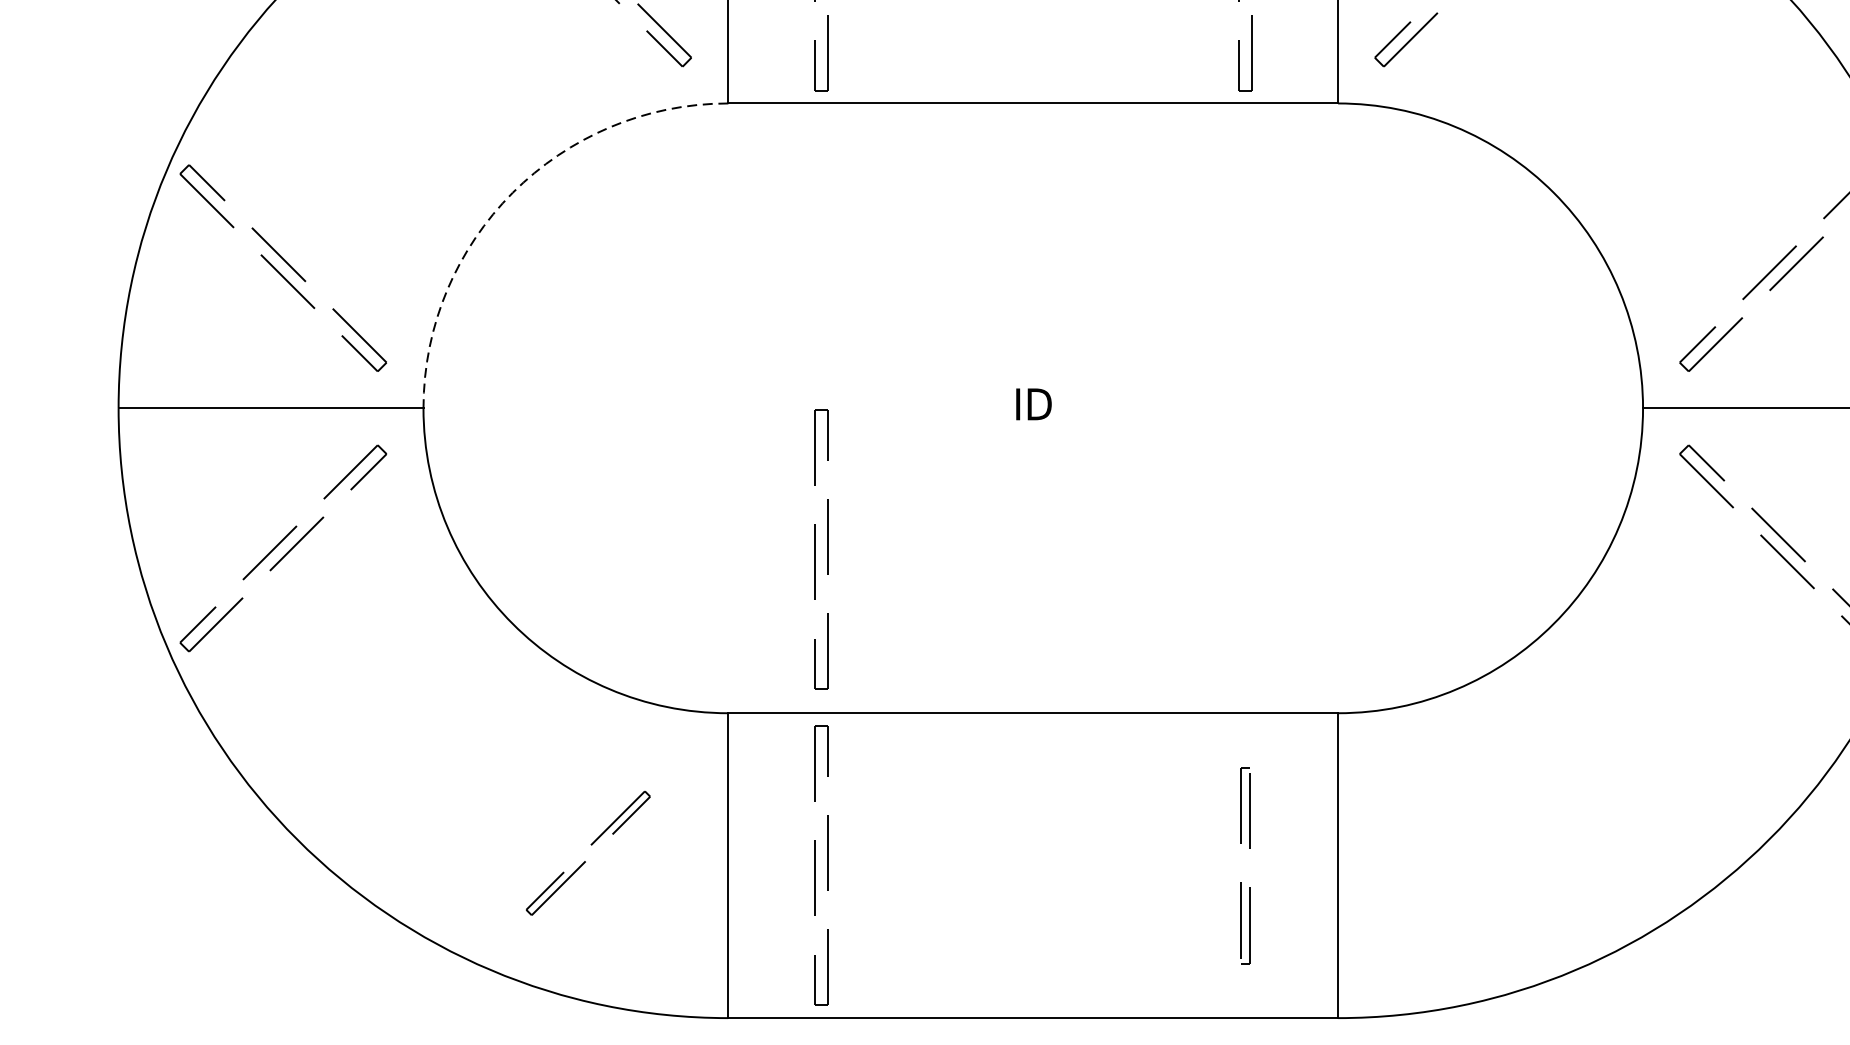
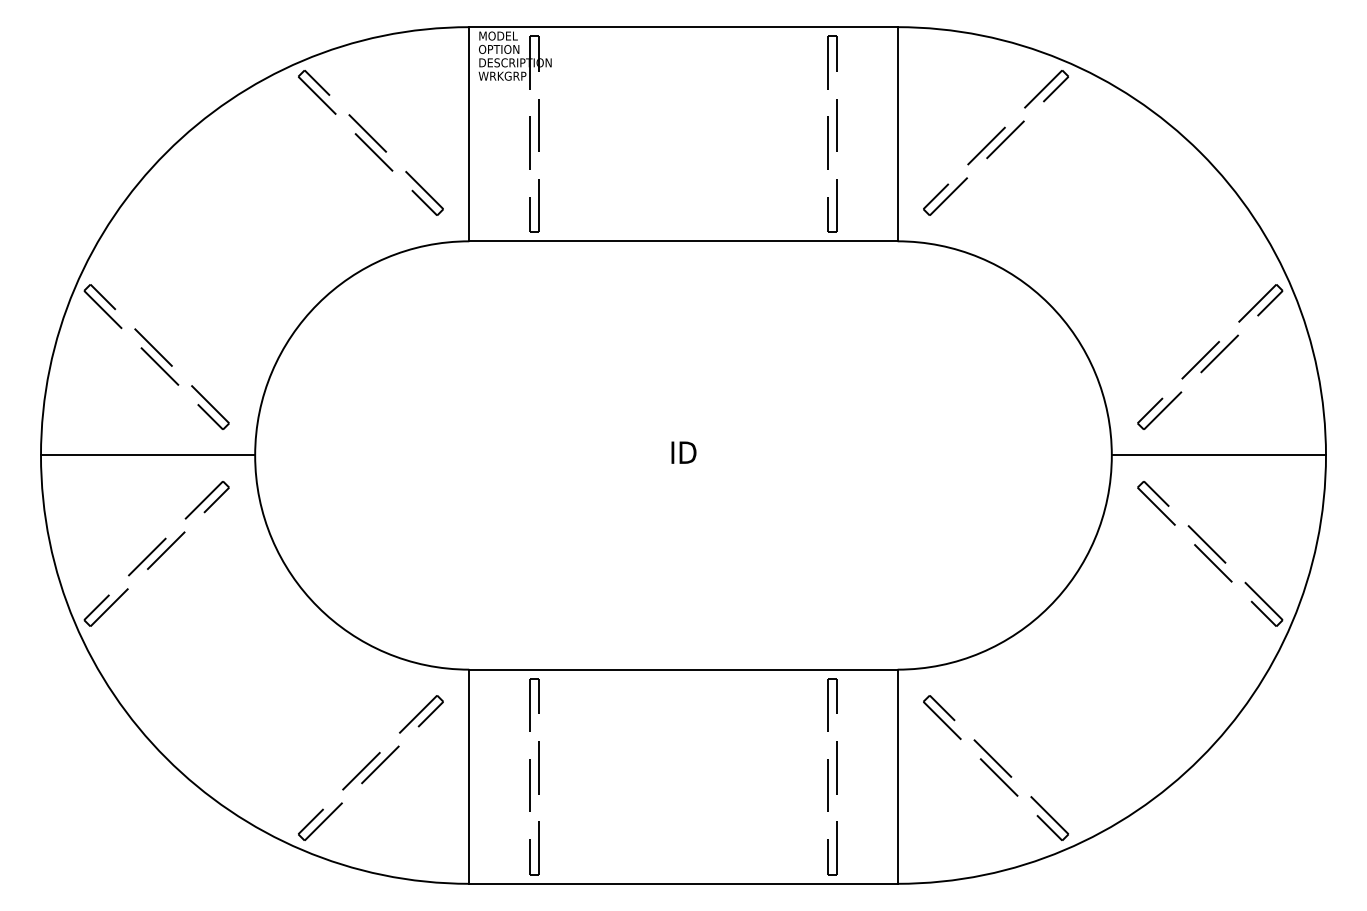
arc: (512, 193) -> (317, 304), dashed -> solid
part: (821, 549) -> (534, 554), removed
part: (587, 852) -> (370, 767), size x1.67
part: (1477, 852) -> (995, 767), added
part: (1245, 865) -> (832, 776), size x1.43

